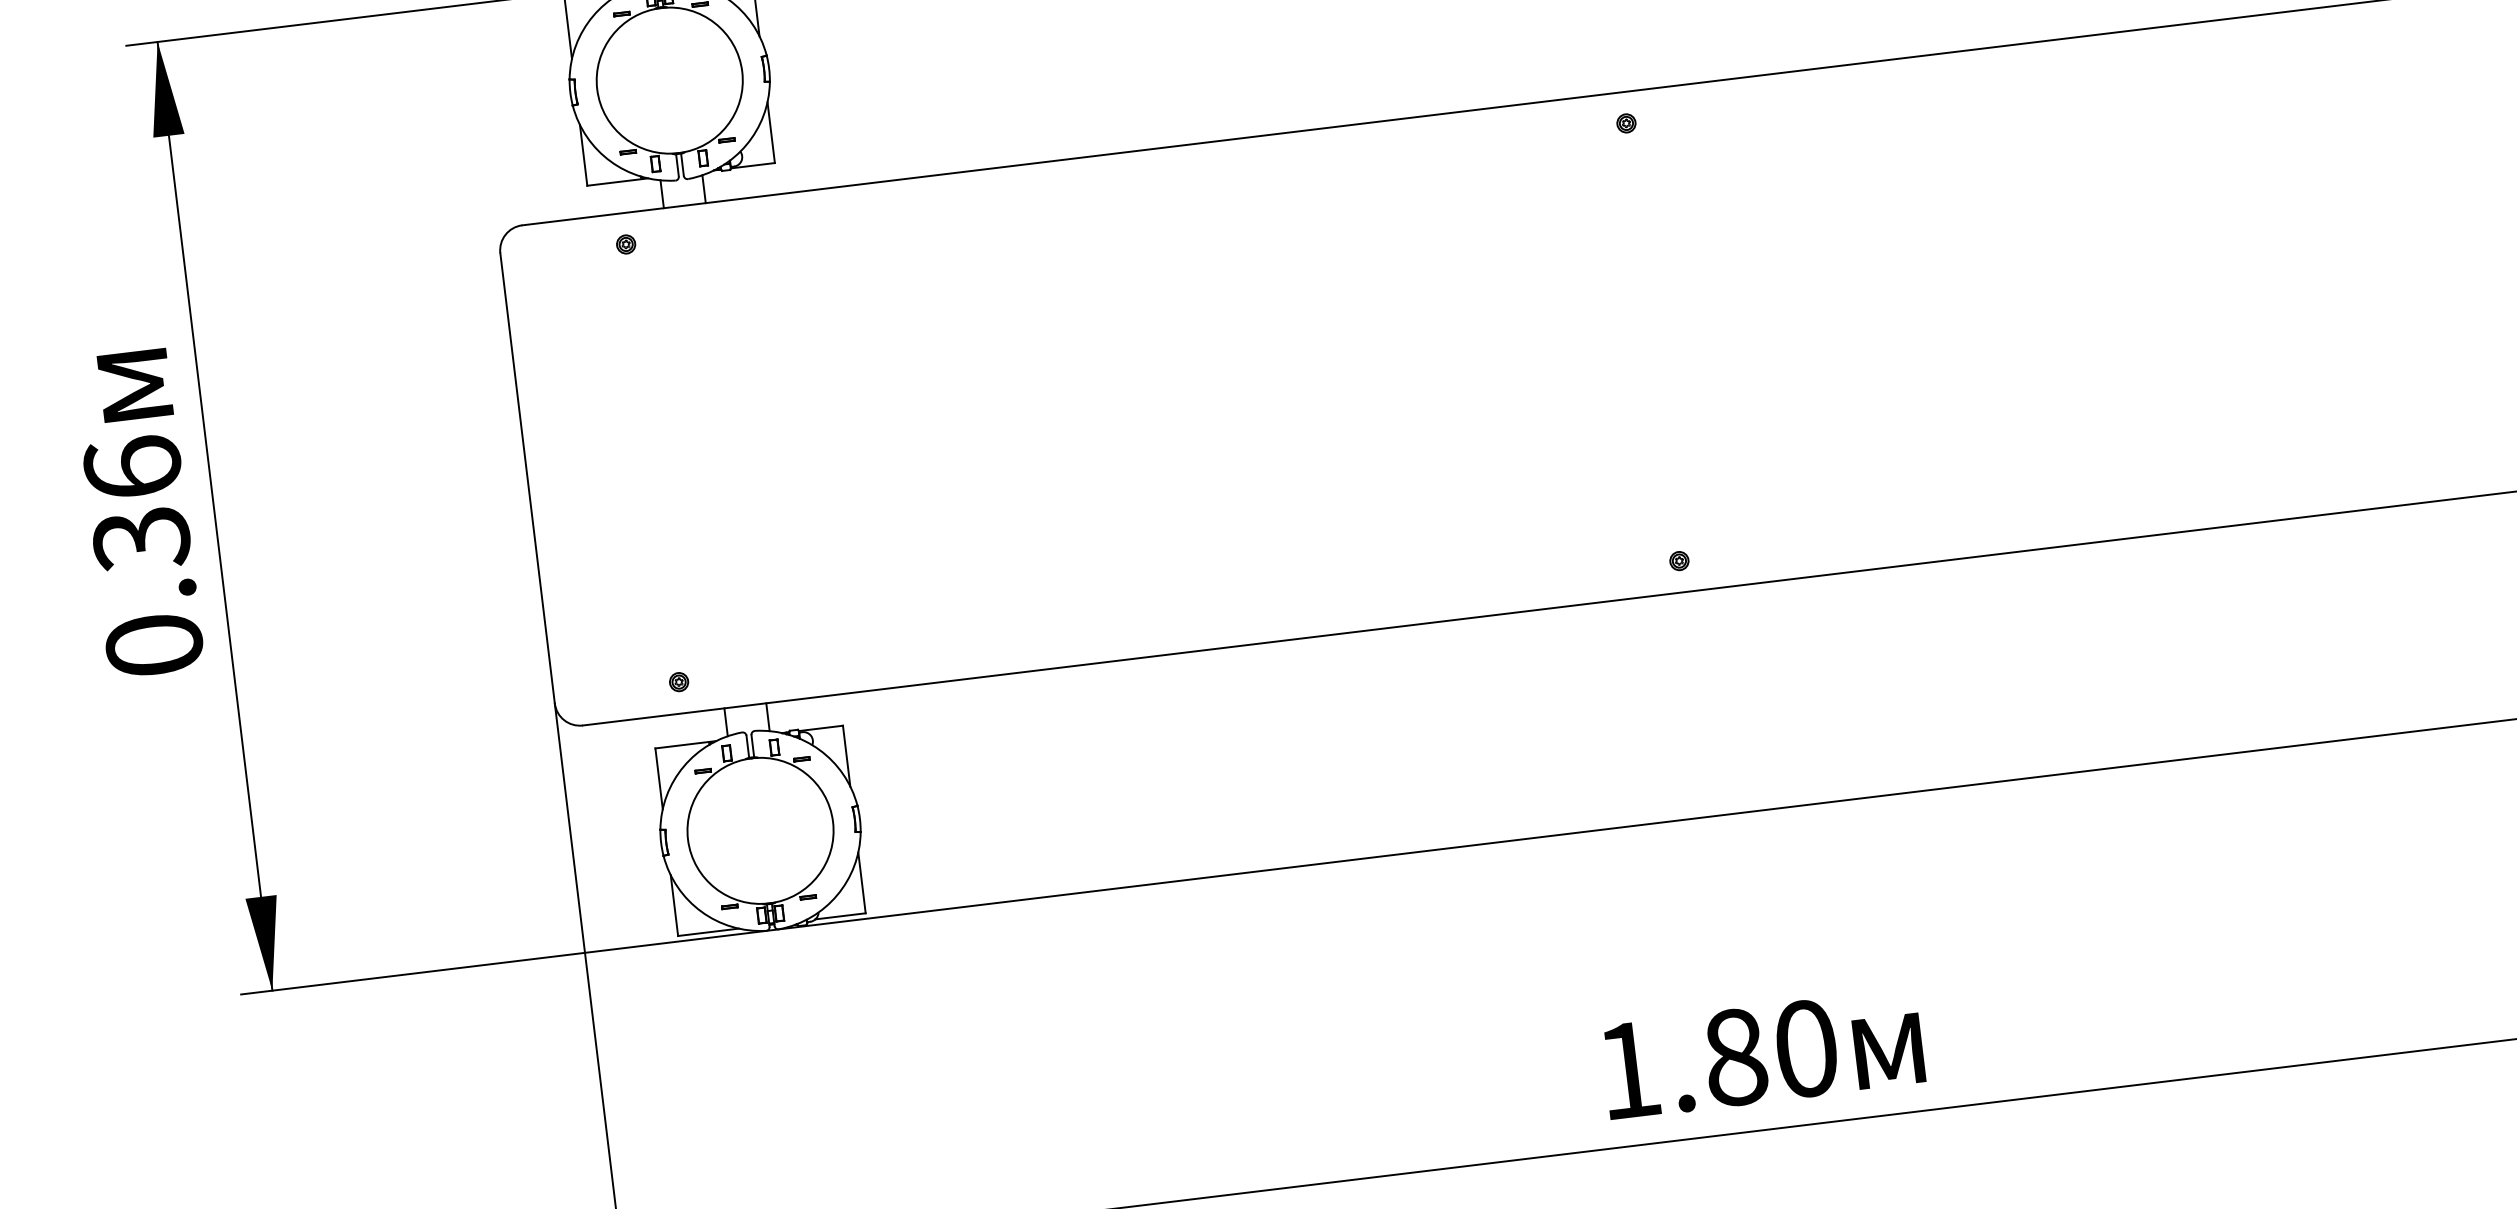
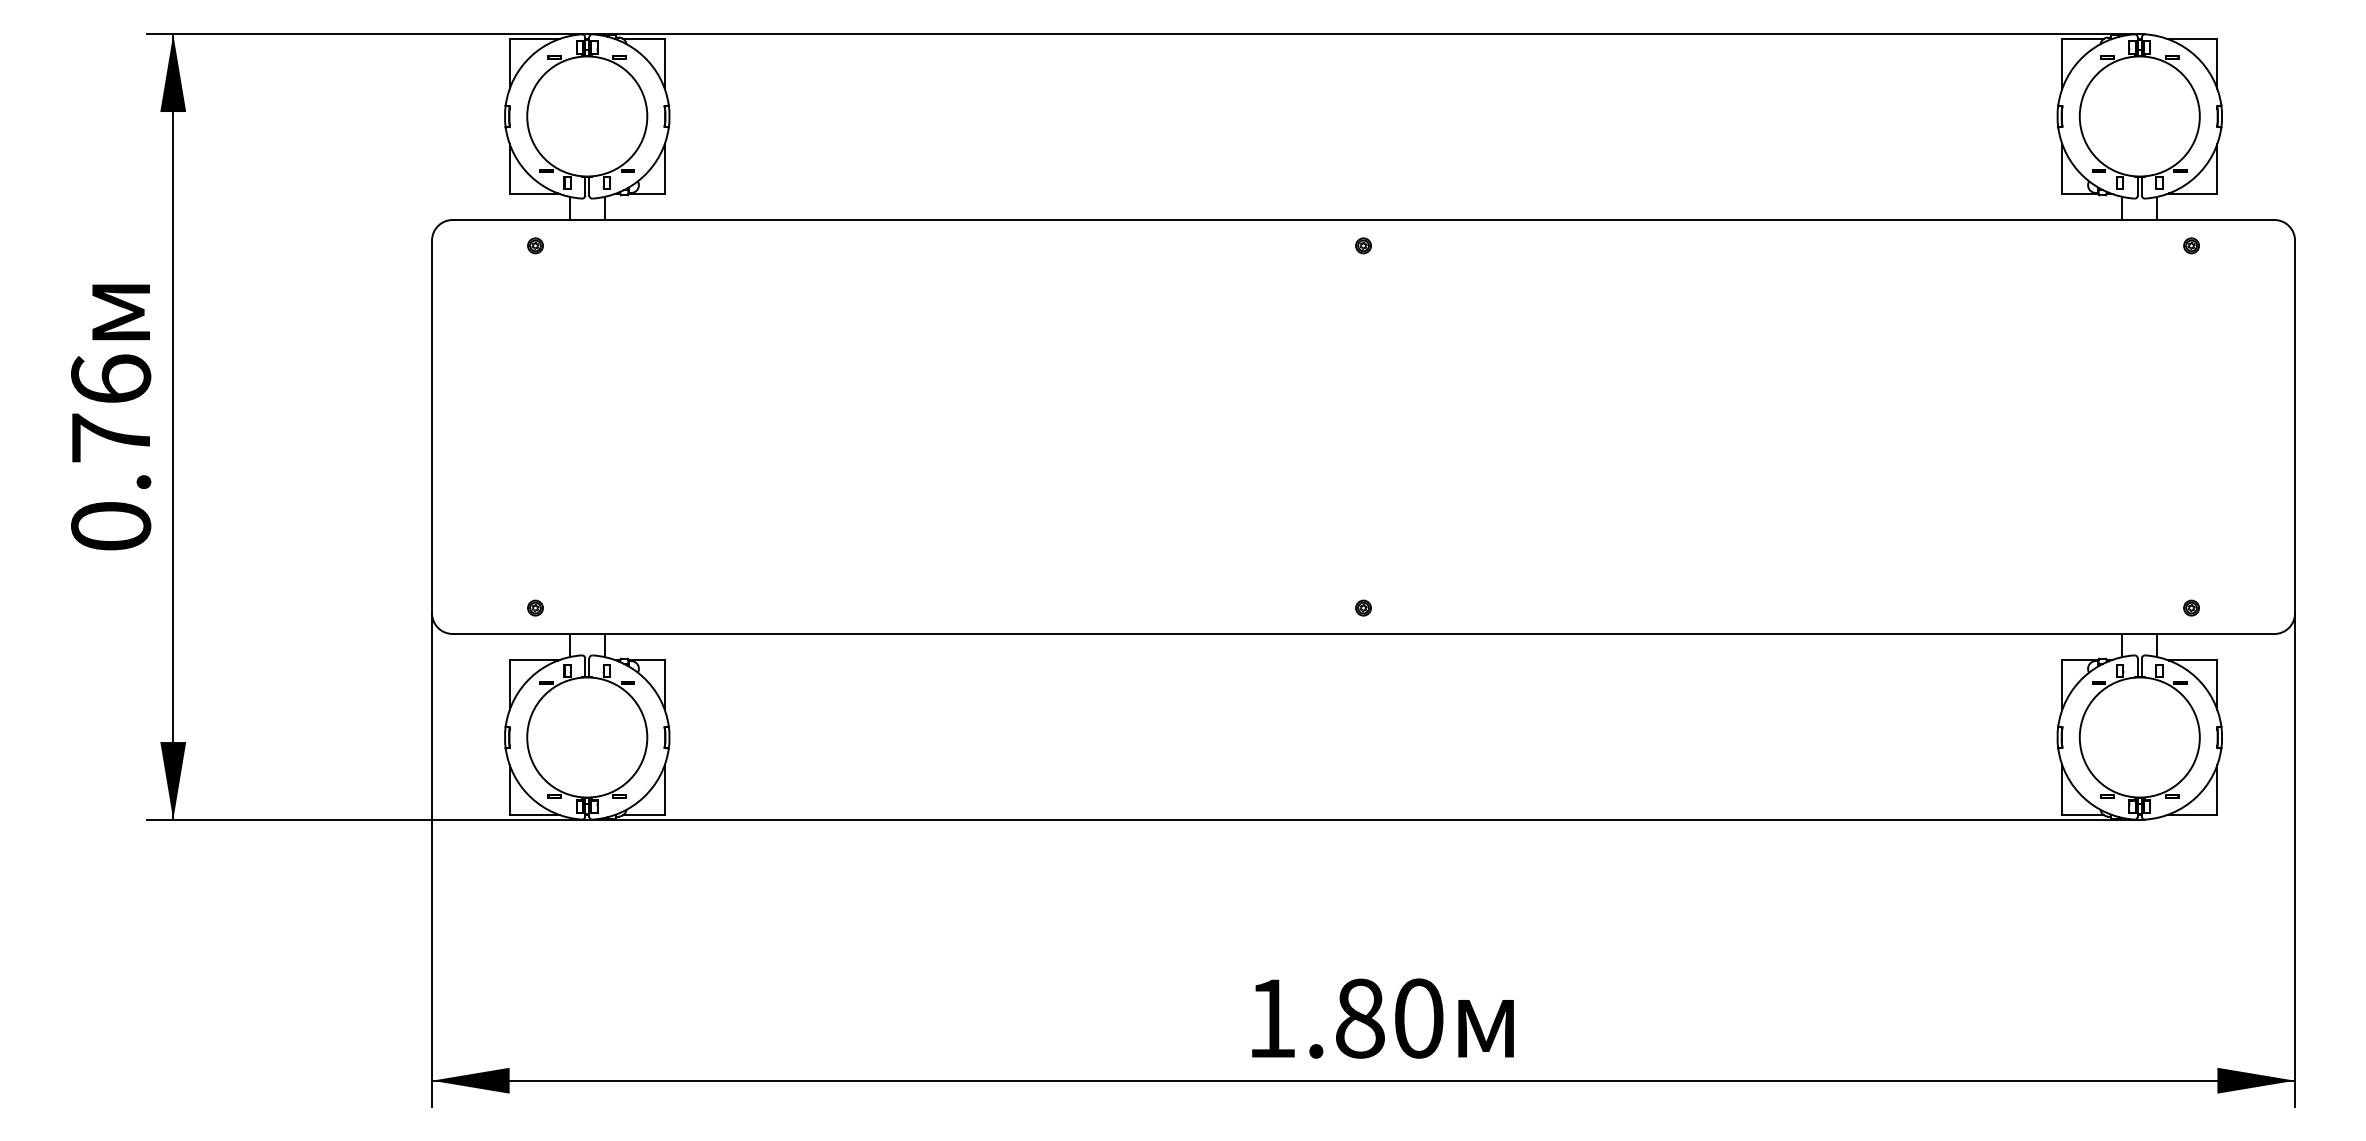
text: (142, 539) -> (111, 438), 0.36 -> 0.76

